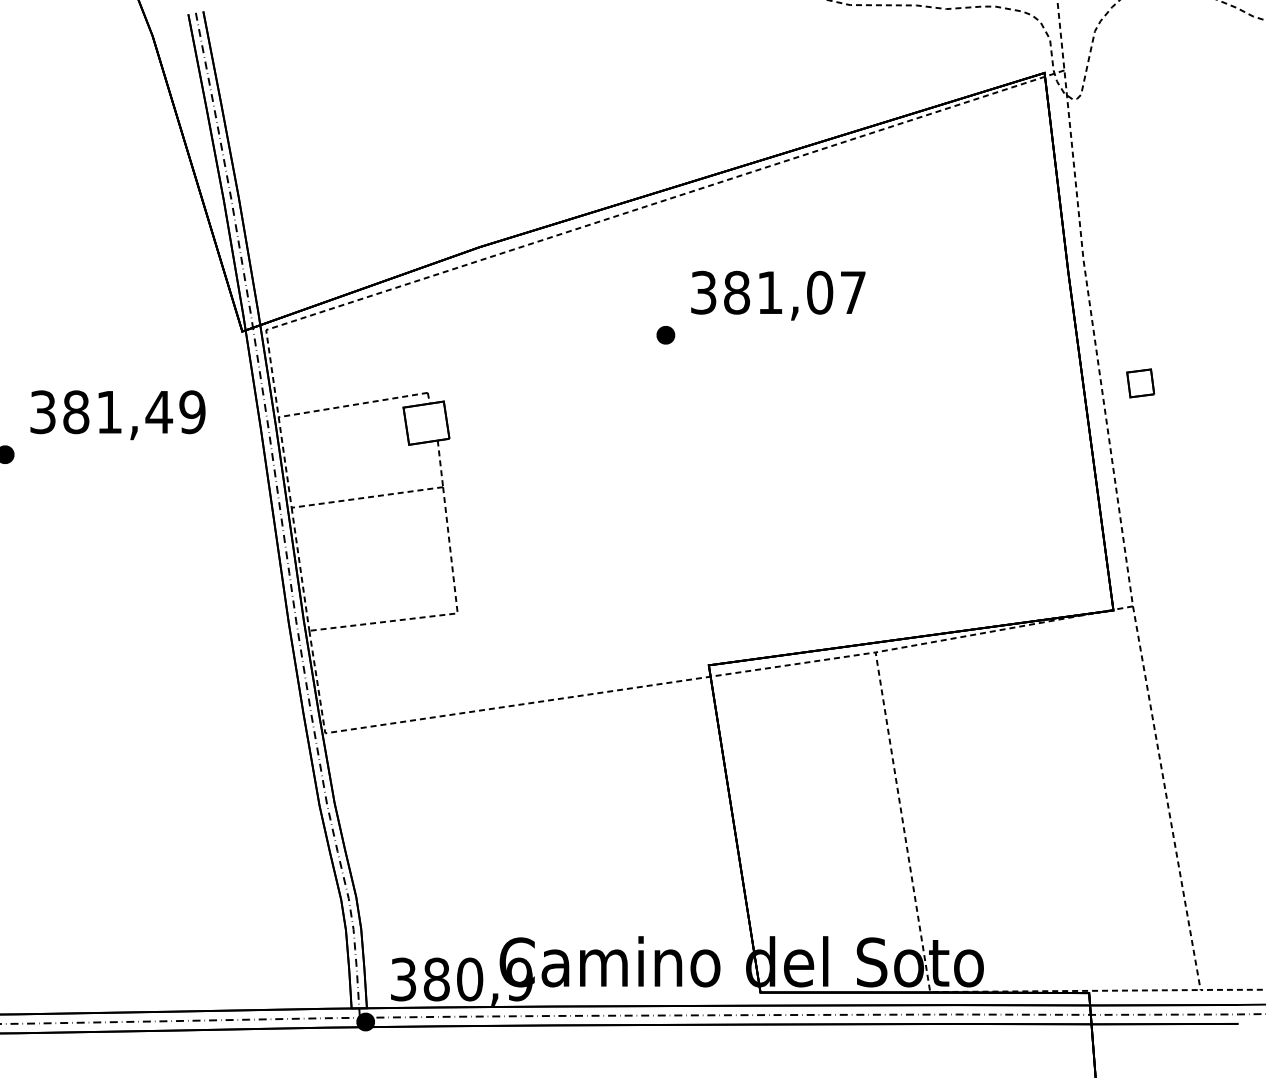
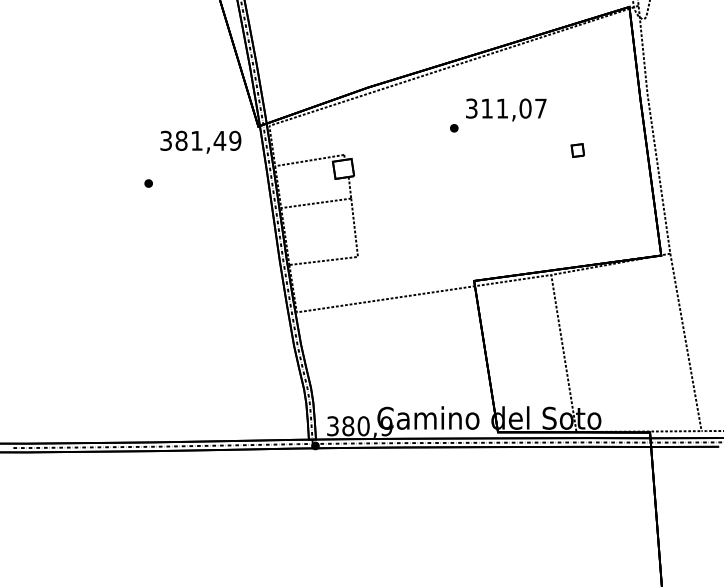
text: (737, 292) -> (487, 108), 381,07 -> 311,07
part: (1139, 383) -> (577, 150), moved
text: (117, 413) -> (200, 141), moved

